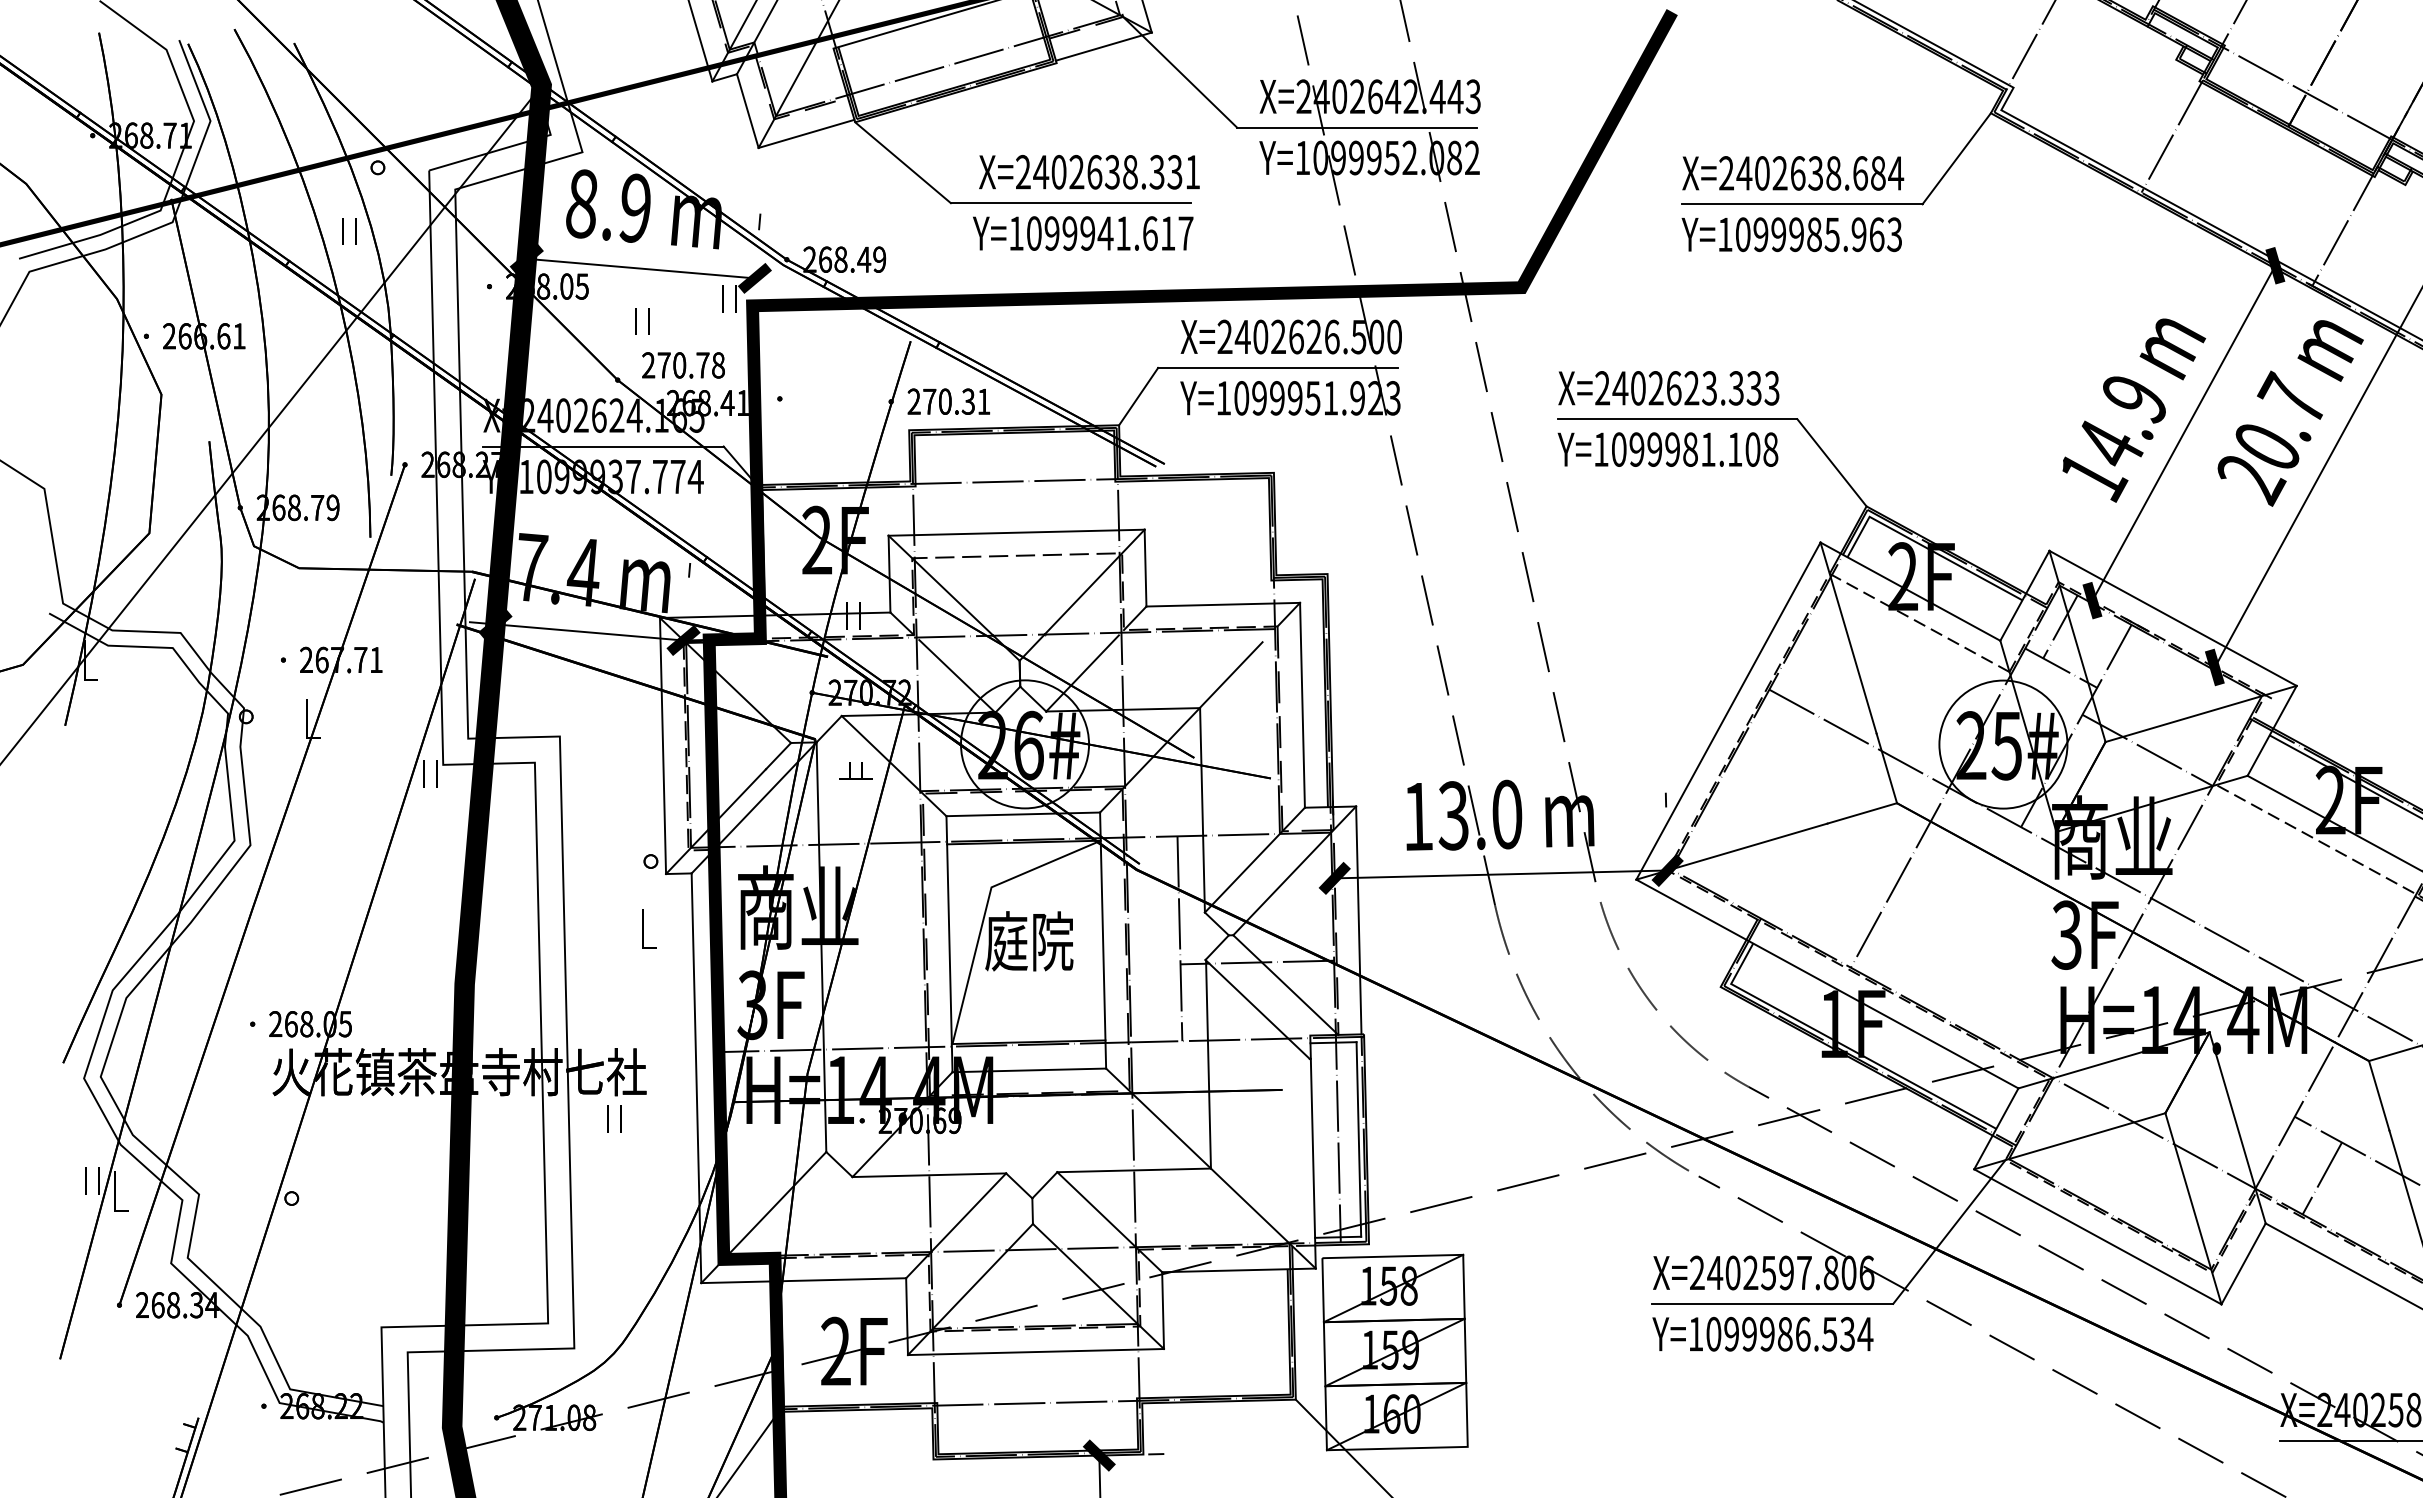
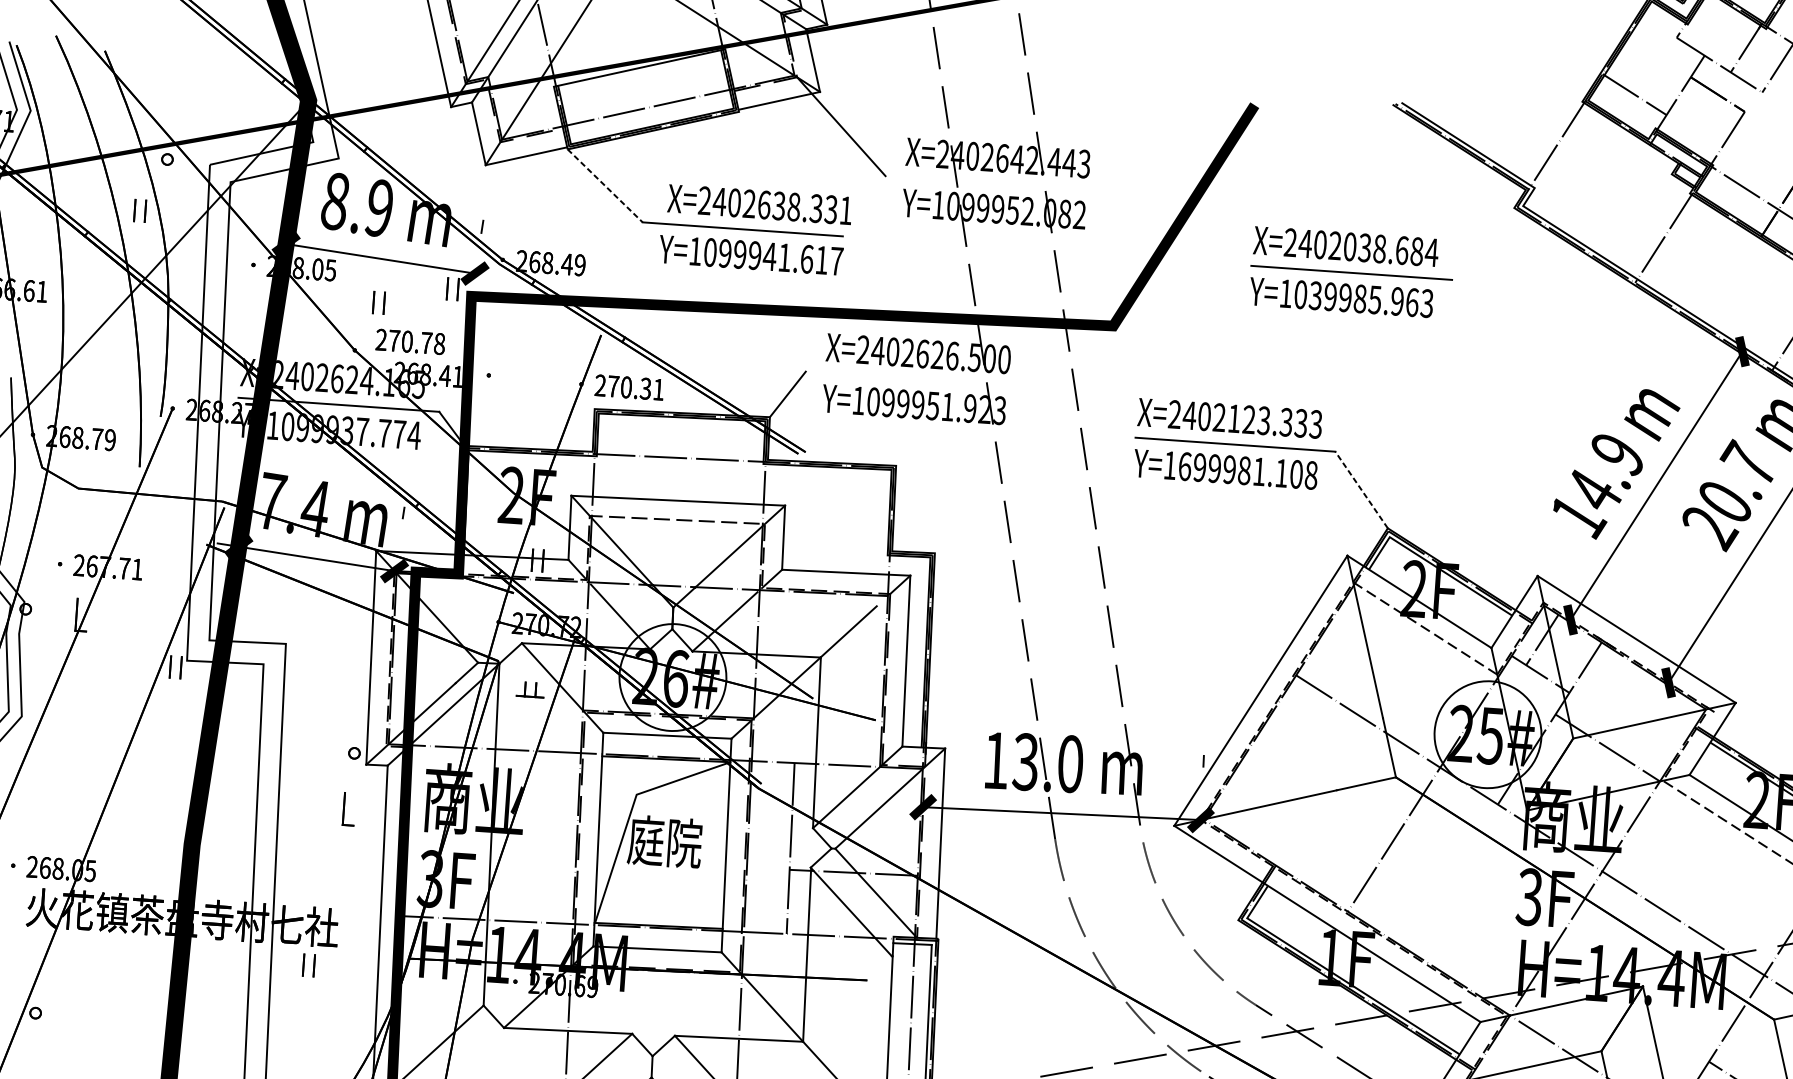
line: (1356, 127) -> (985, 182), removed
line: (1956, 158) -> (1483, 243), removed
line: (903, 162) -> (605, 185), solid -> dashed
text: (1797, 173) -> (1349, 246), X=2402638.684 -> X=2402038.684
text: (1760, 234) -> (1315, 295), Y=1099985.963 -> Y=1039985.963
line: (1278, 367) -> (906, 378), removed
text: (1674, 388) -> (1234, 418), X=2402623.333 -> X=2402123.333
text: (1619, 449) -> (1185, 466), Y=1099981.108 -> Y=1699981.108
line: (1831, 462) -> (1361, 489), solid -> dashed

